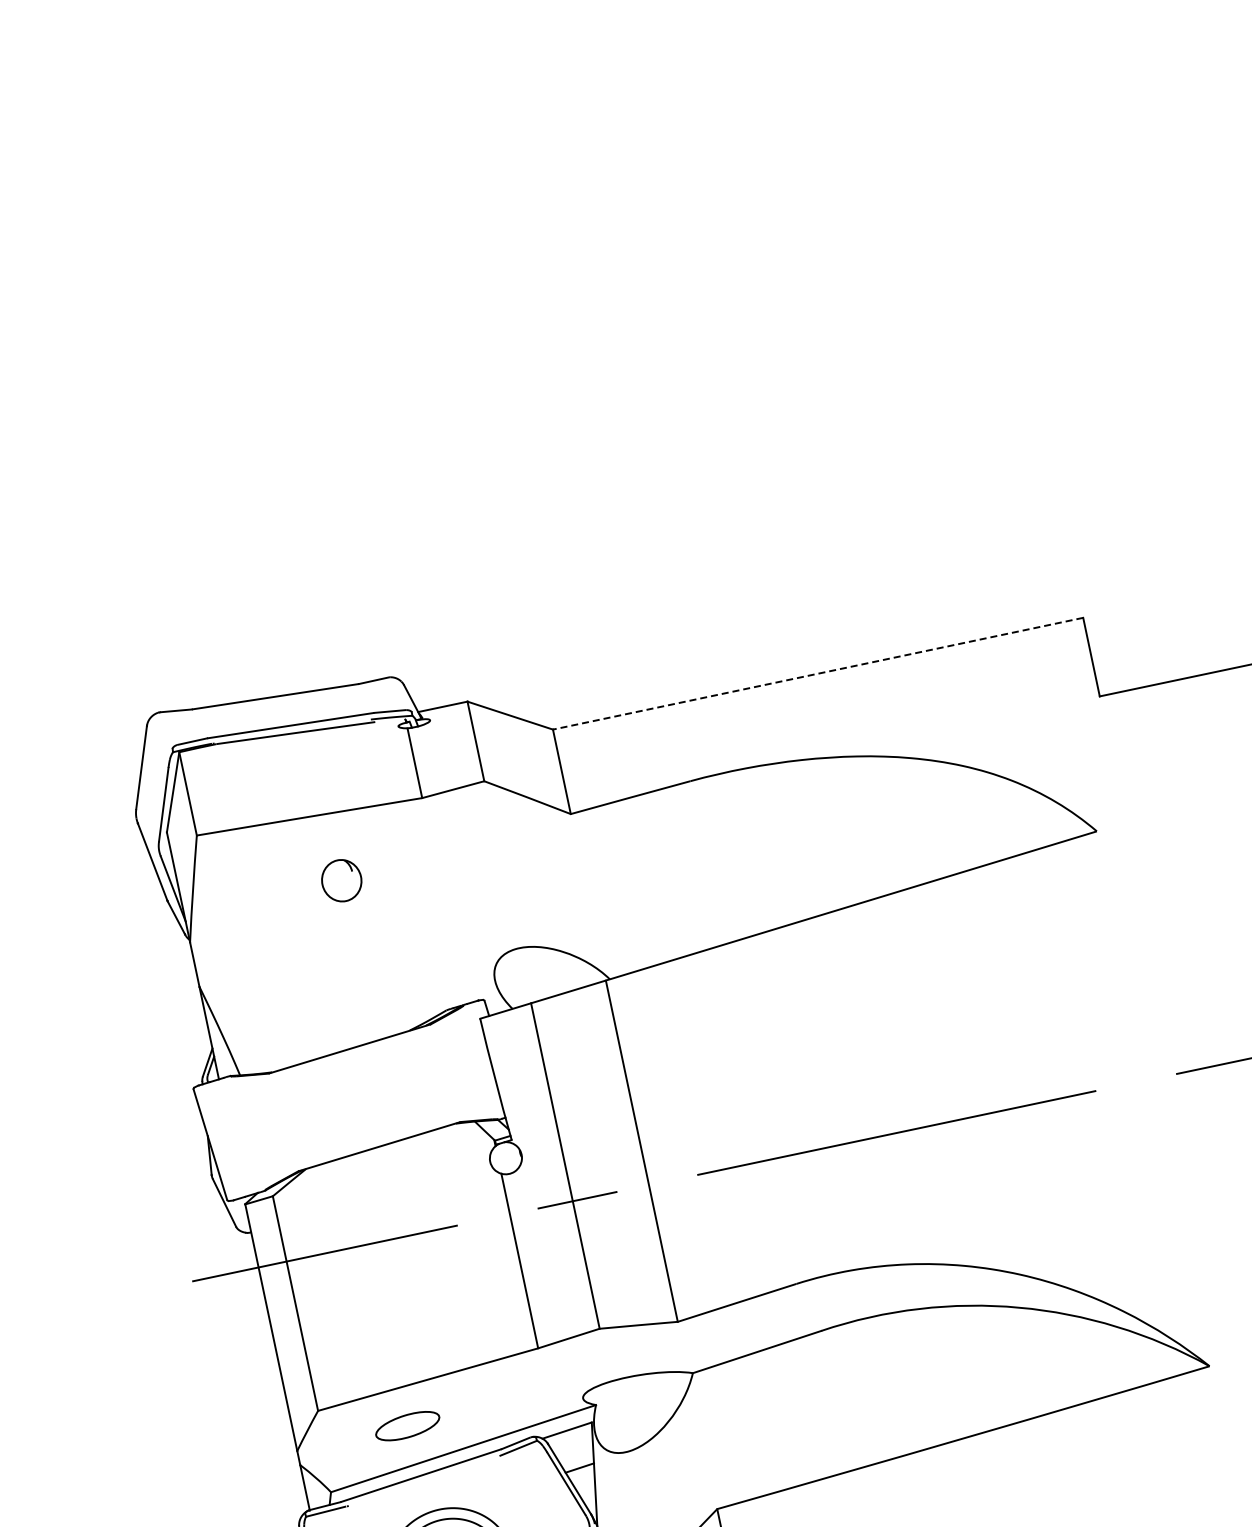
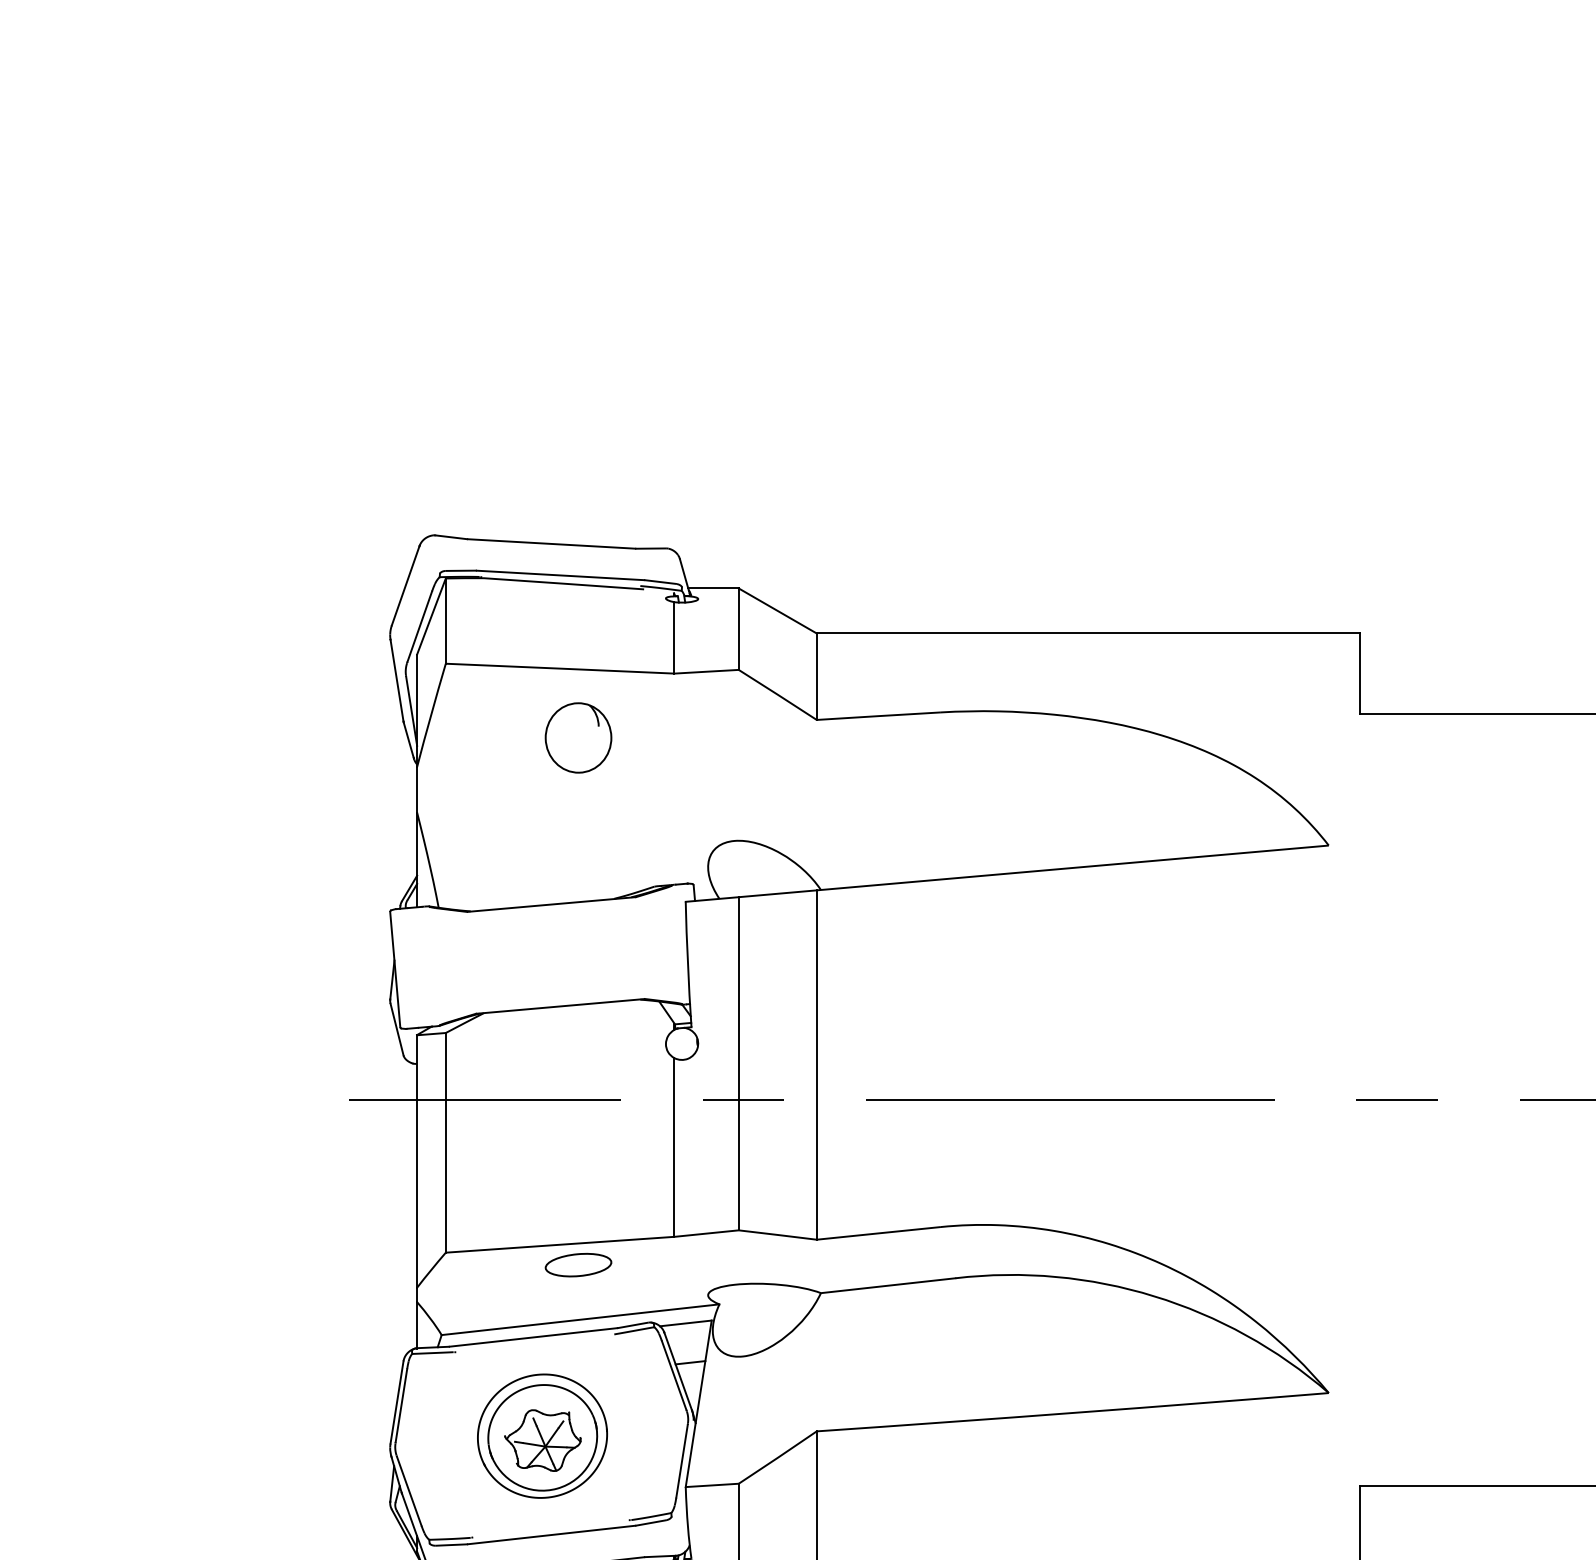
line: (817, 673) -> (1087, 633), dashed -> solid
part: (341, 880) -> (578, 737), size x1.67
part: (407, 1425) -> (578, 1264), moved

